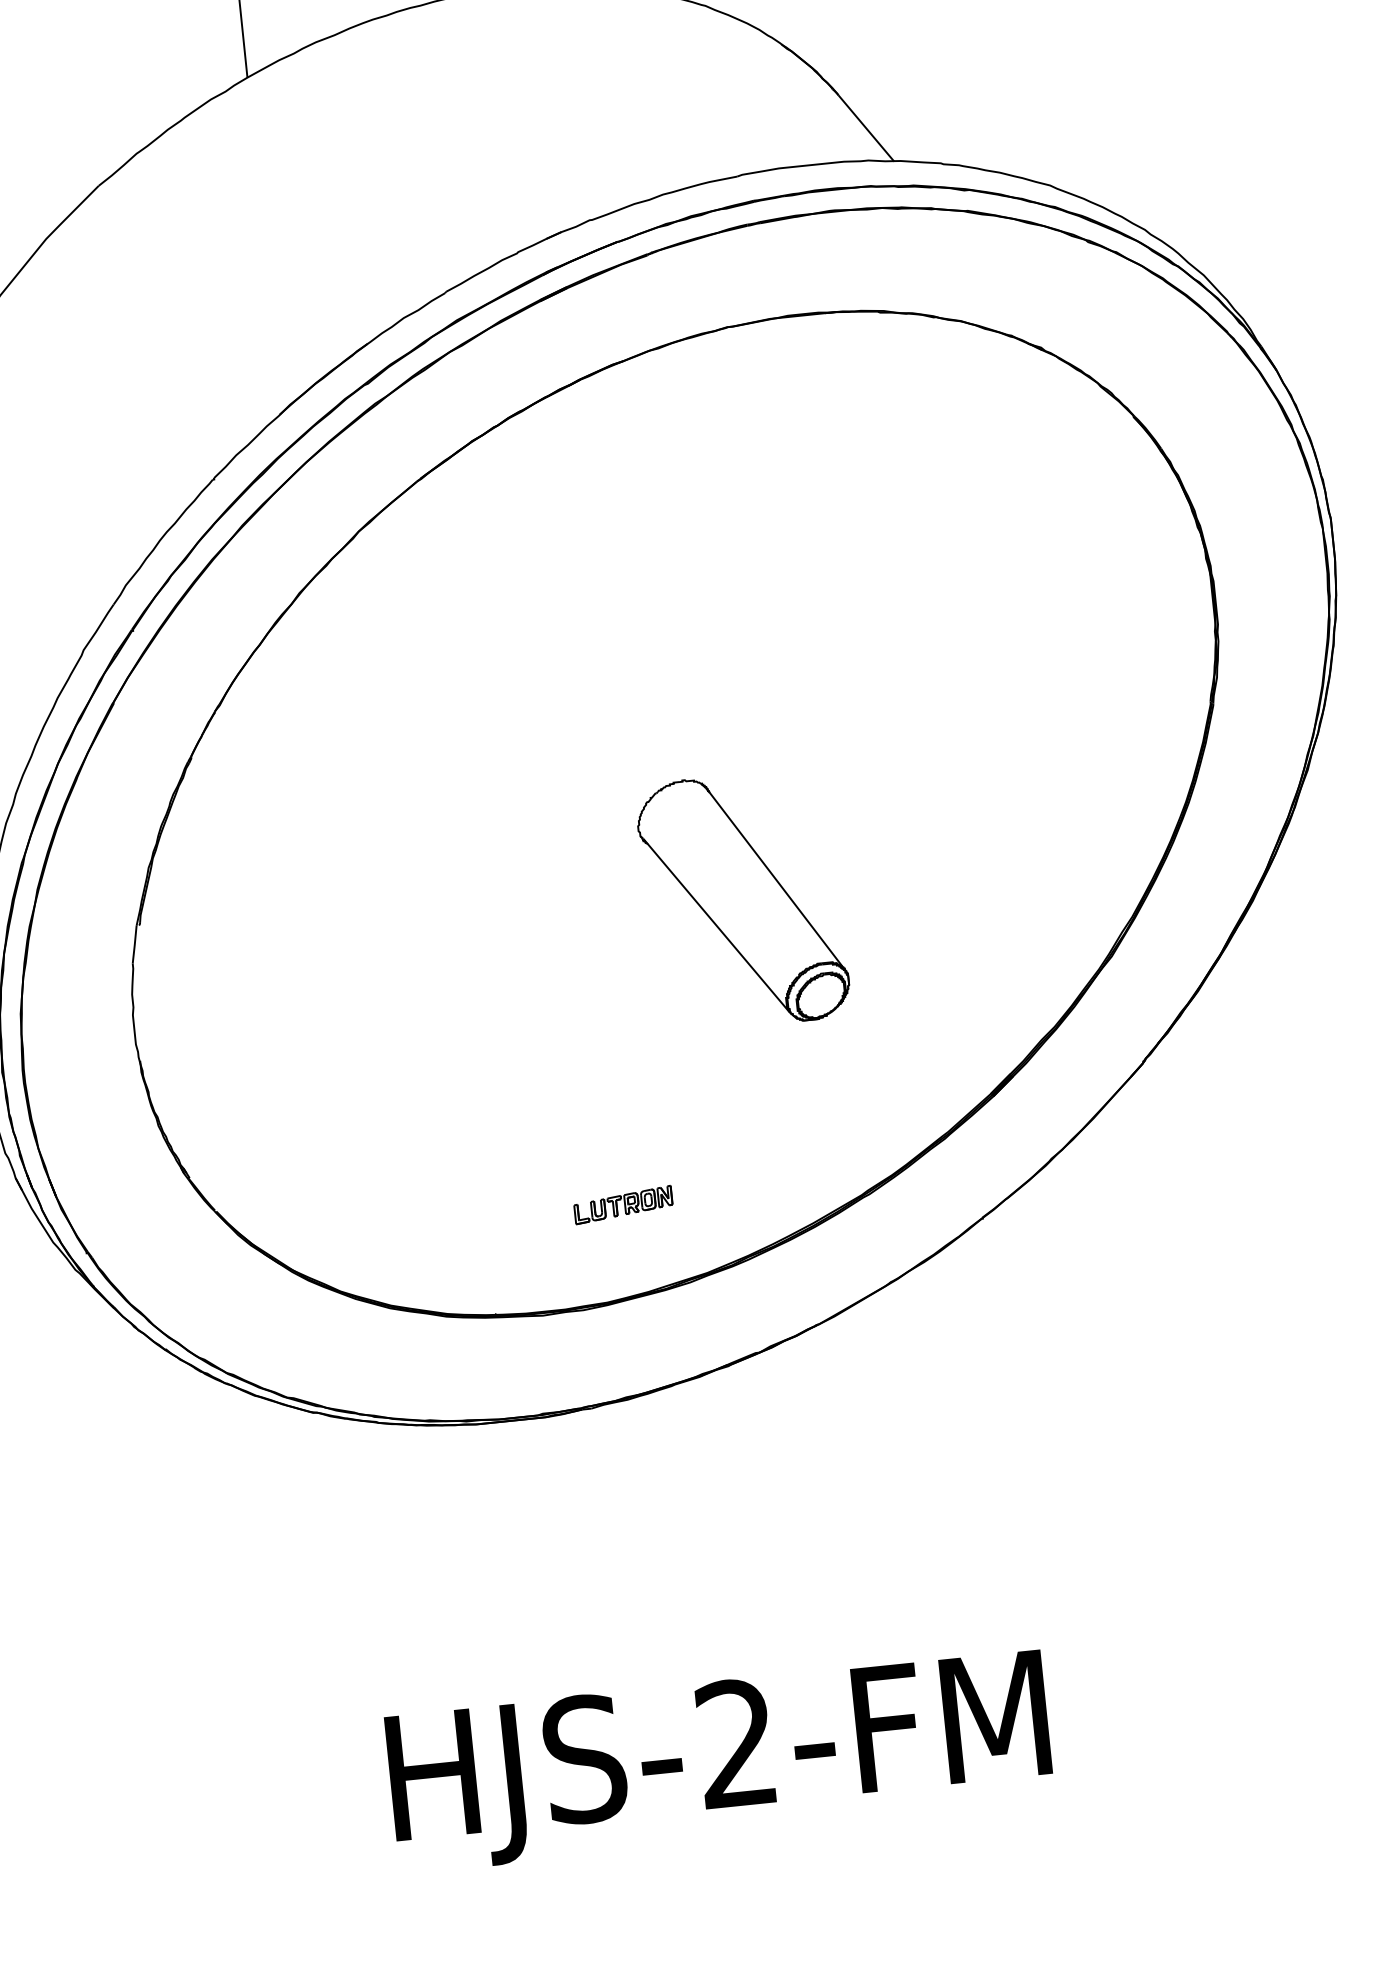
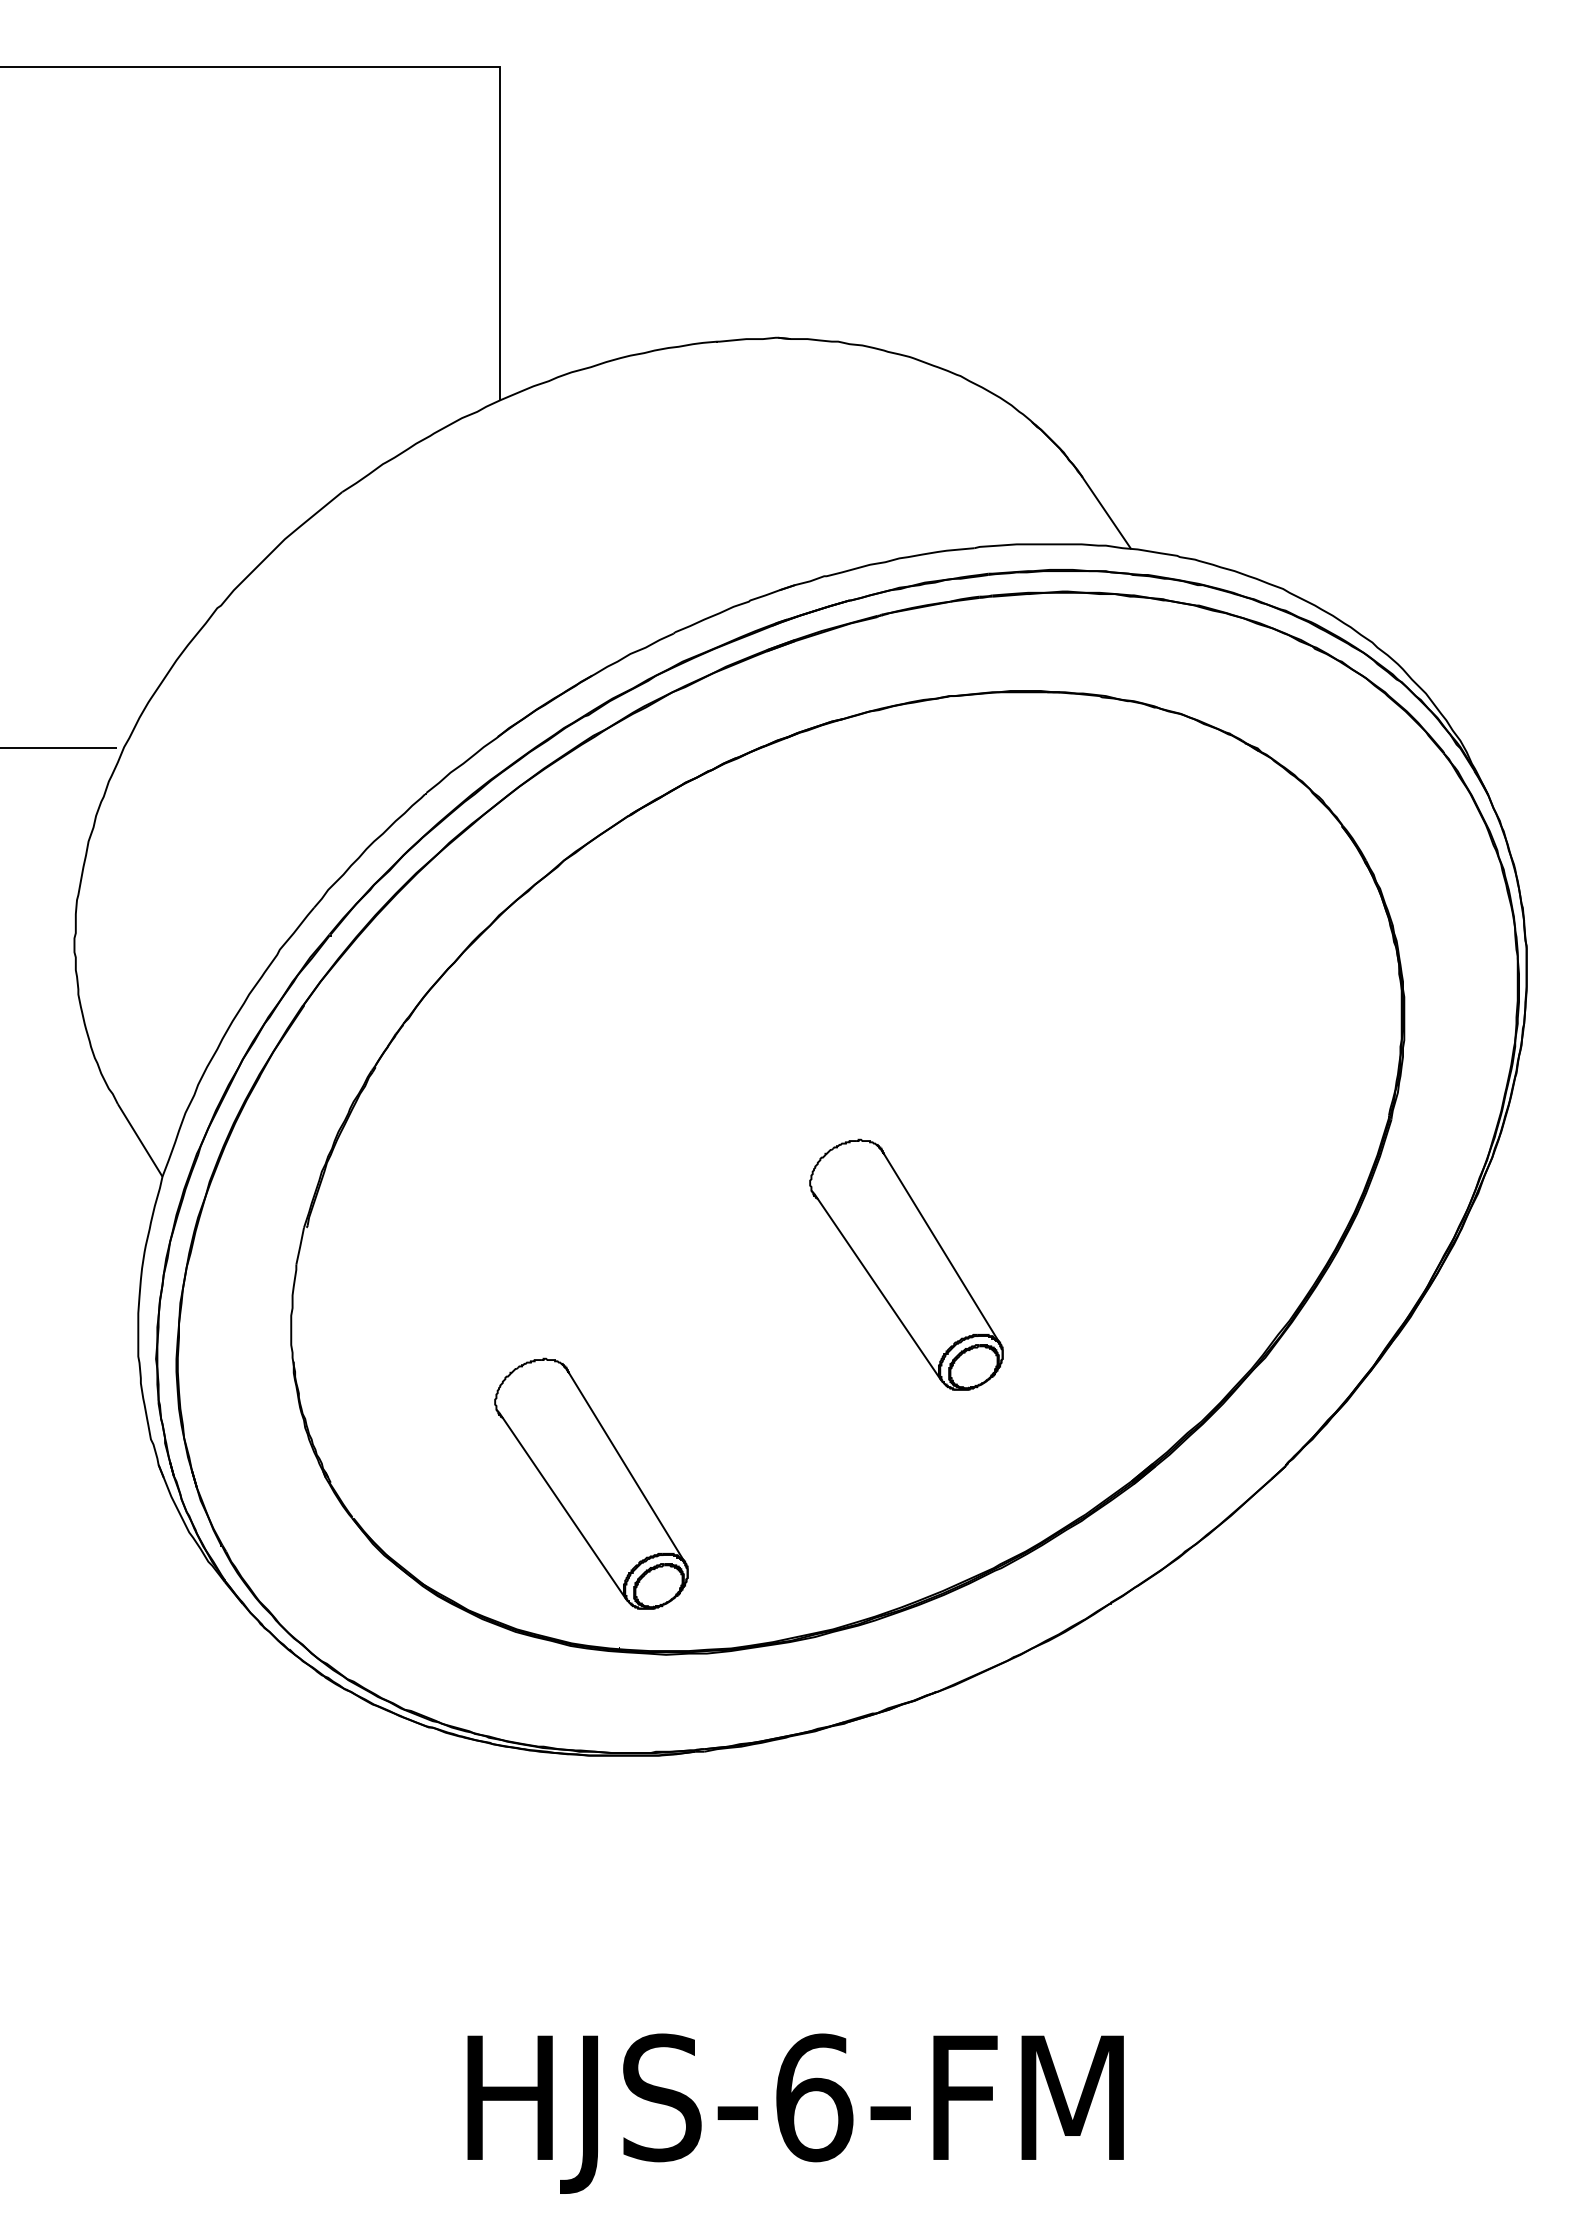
part: (450, 1151) -> (591, 1483), added
part: (622, 1204) -> (756, 1553), removed
text: (737, 1743) -> (814, 2097), HJS-2-FM -> HJS-6-FM

